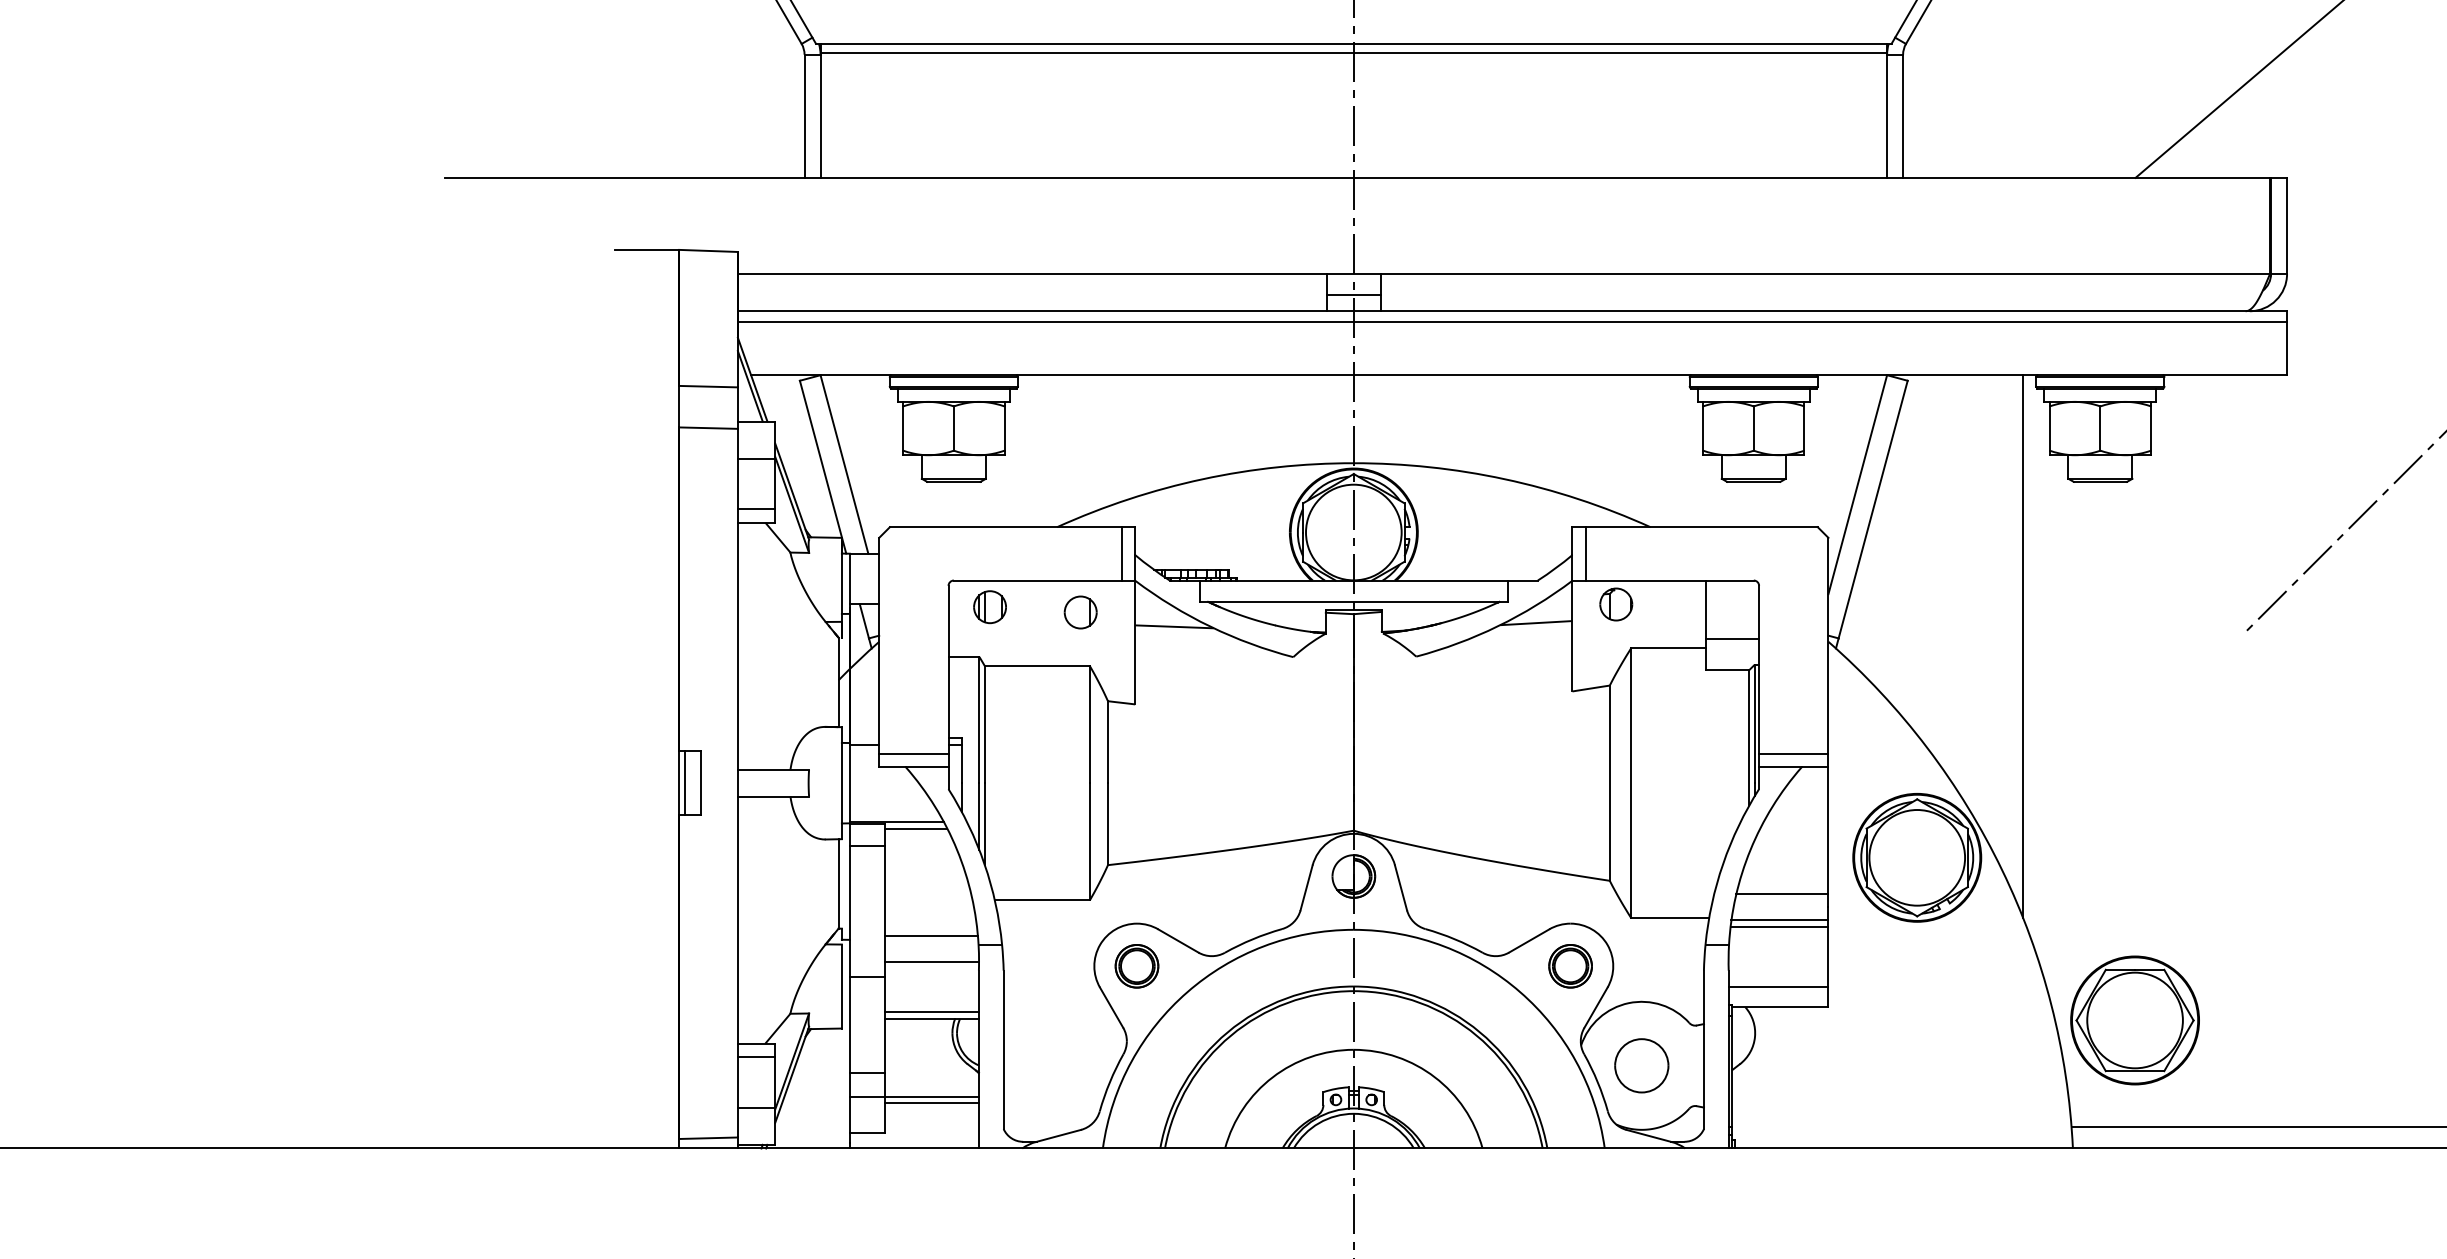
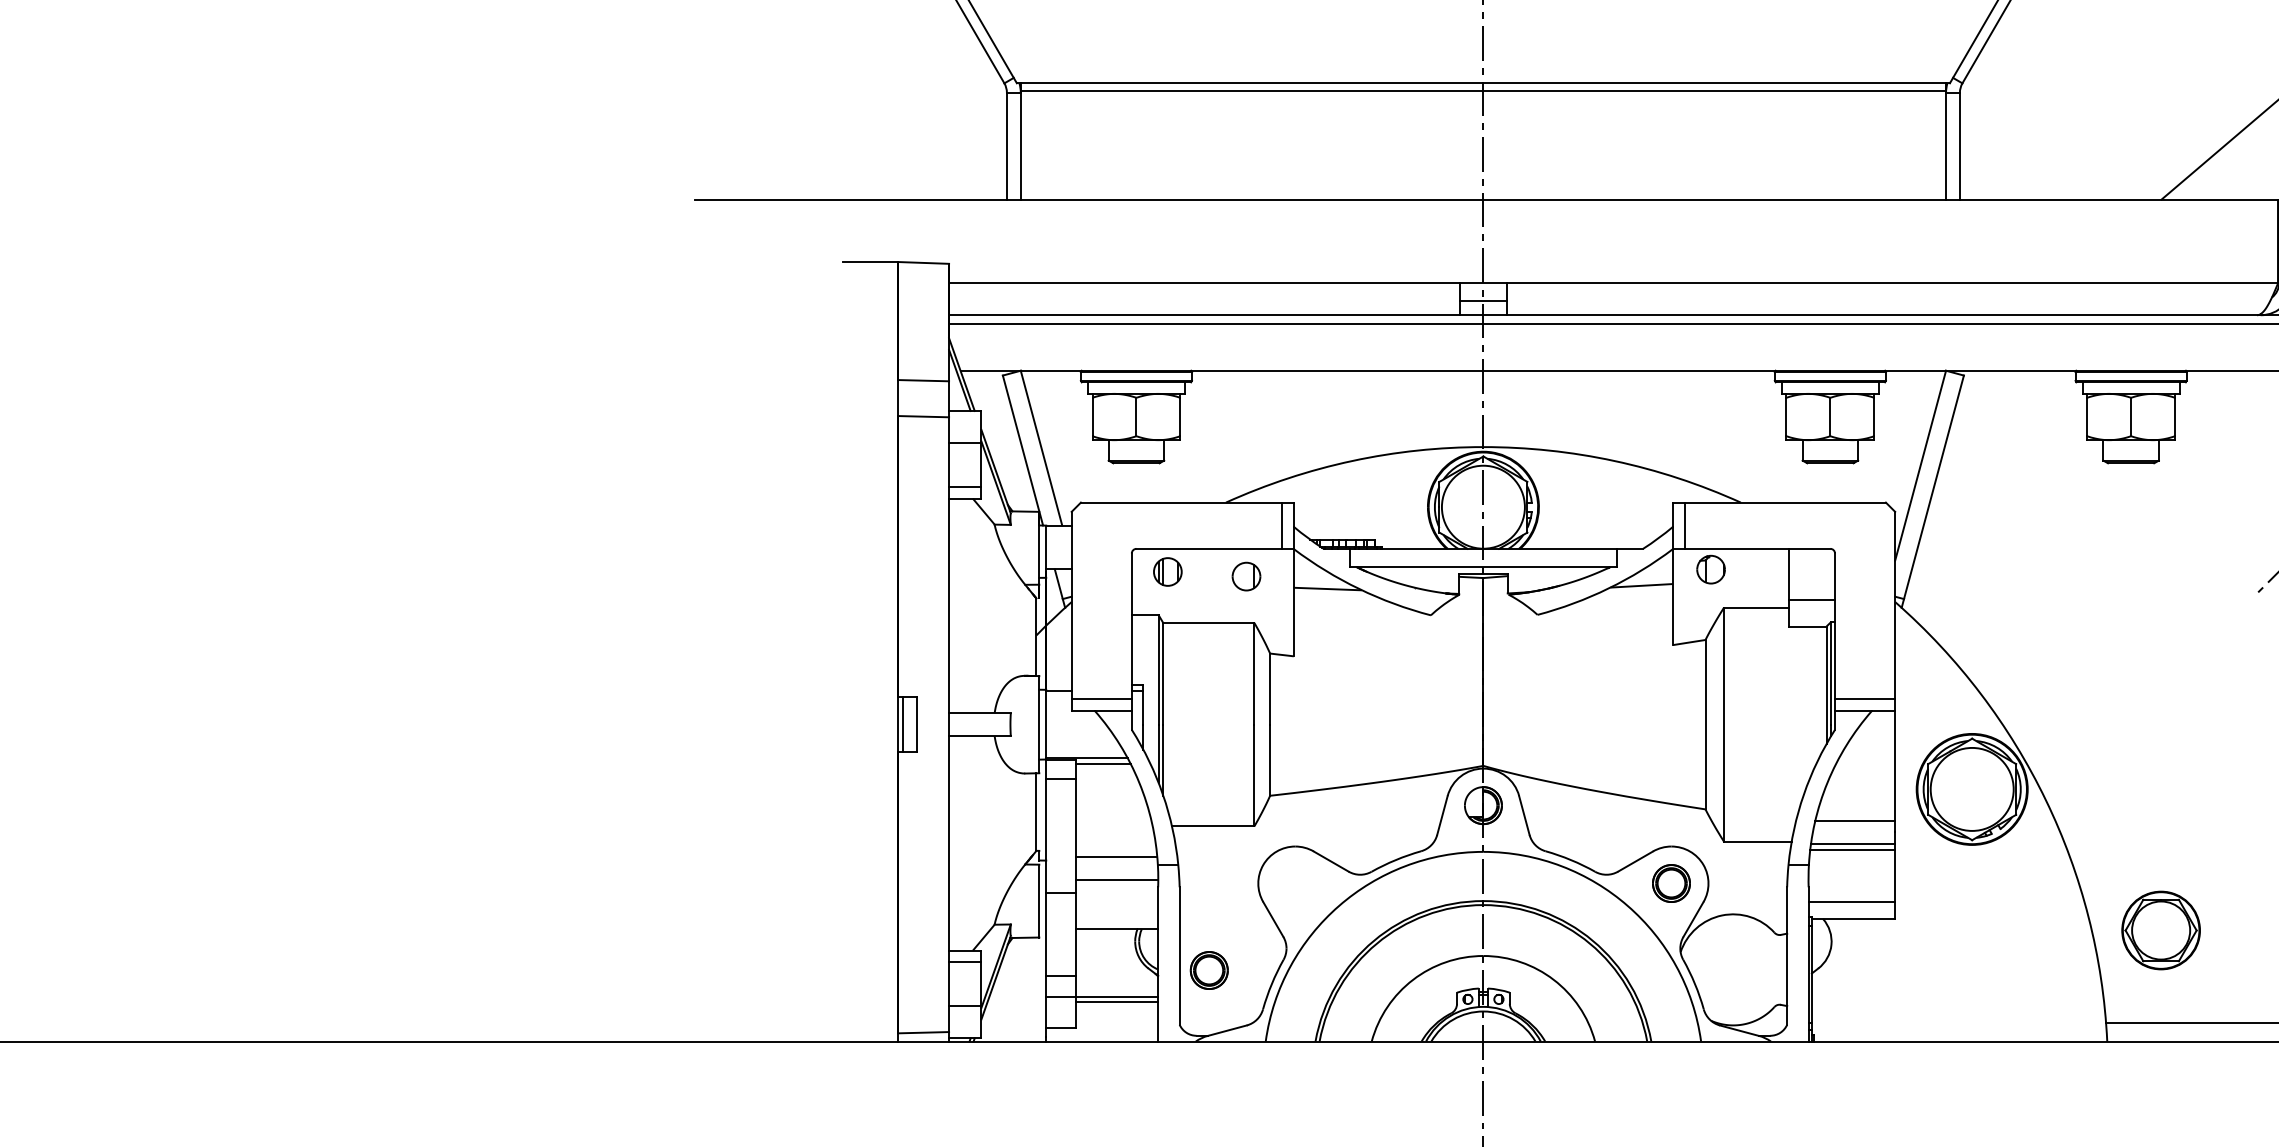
line: (2023, 645) -> (2064, 605), removed
part: (1136, 966) -> (1208, 970), moved
line: (932, 1012) -> (1117, 923), removed
part: (2134, 1020) -> (2160, 930), size x0.7
part: (1642, 1065) -> (1733, 969), removed

